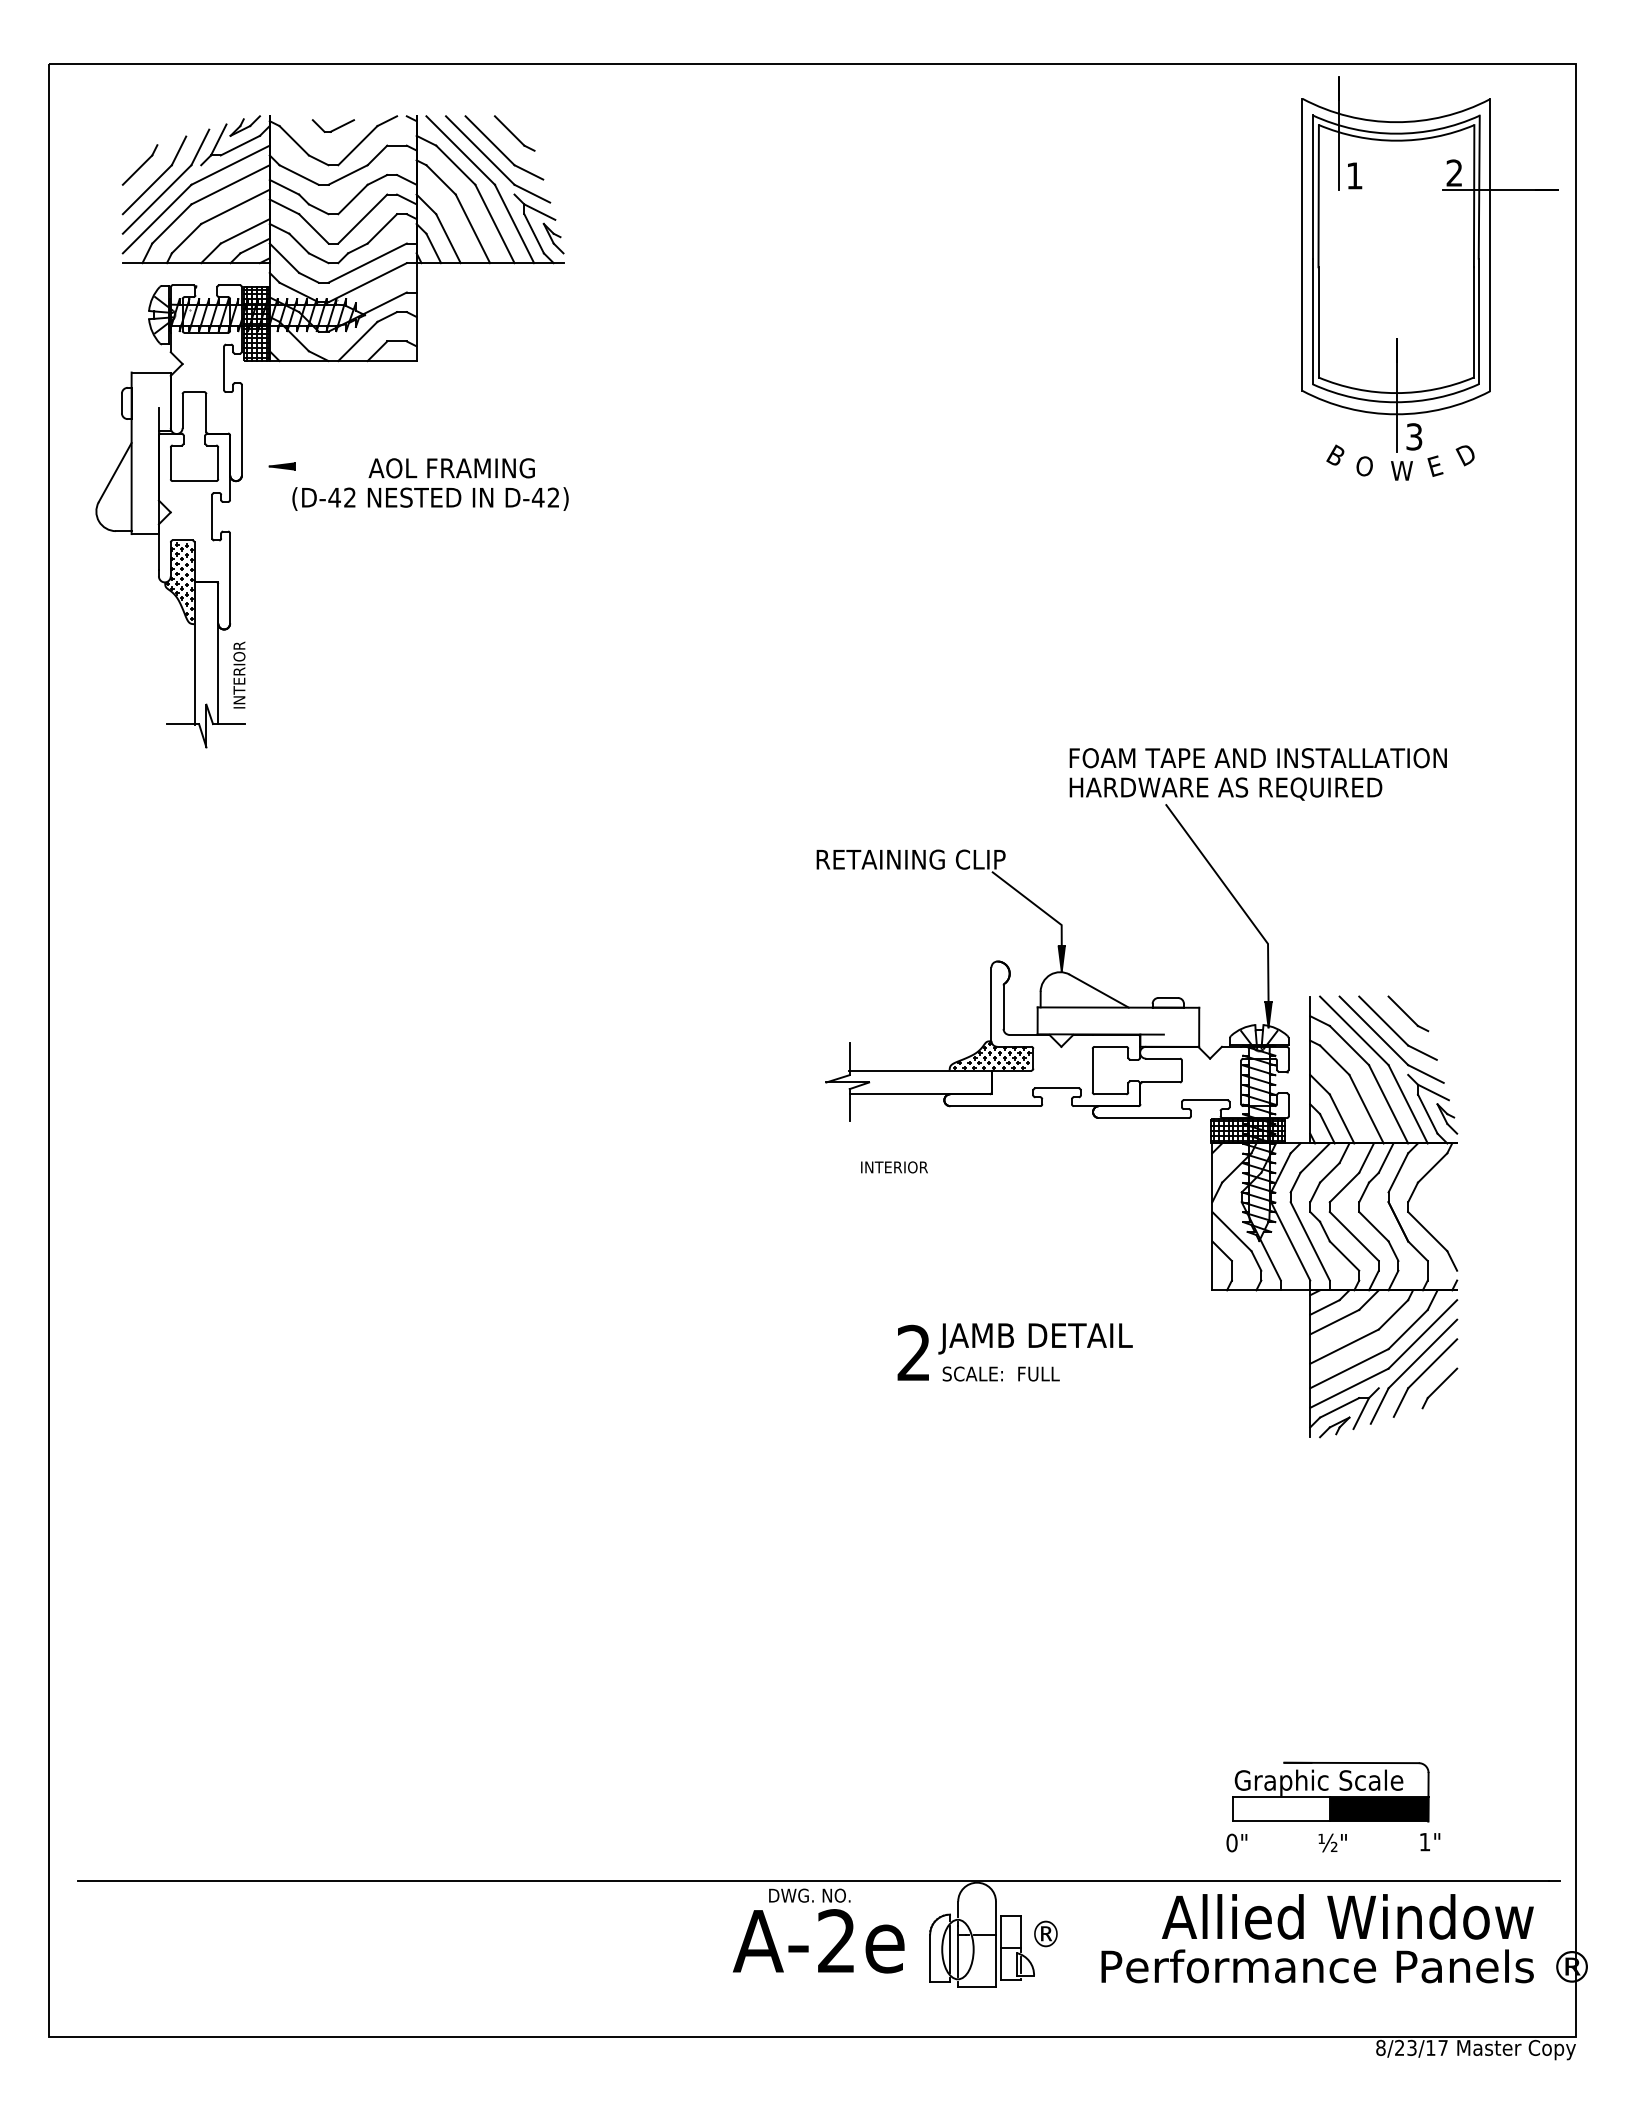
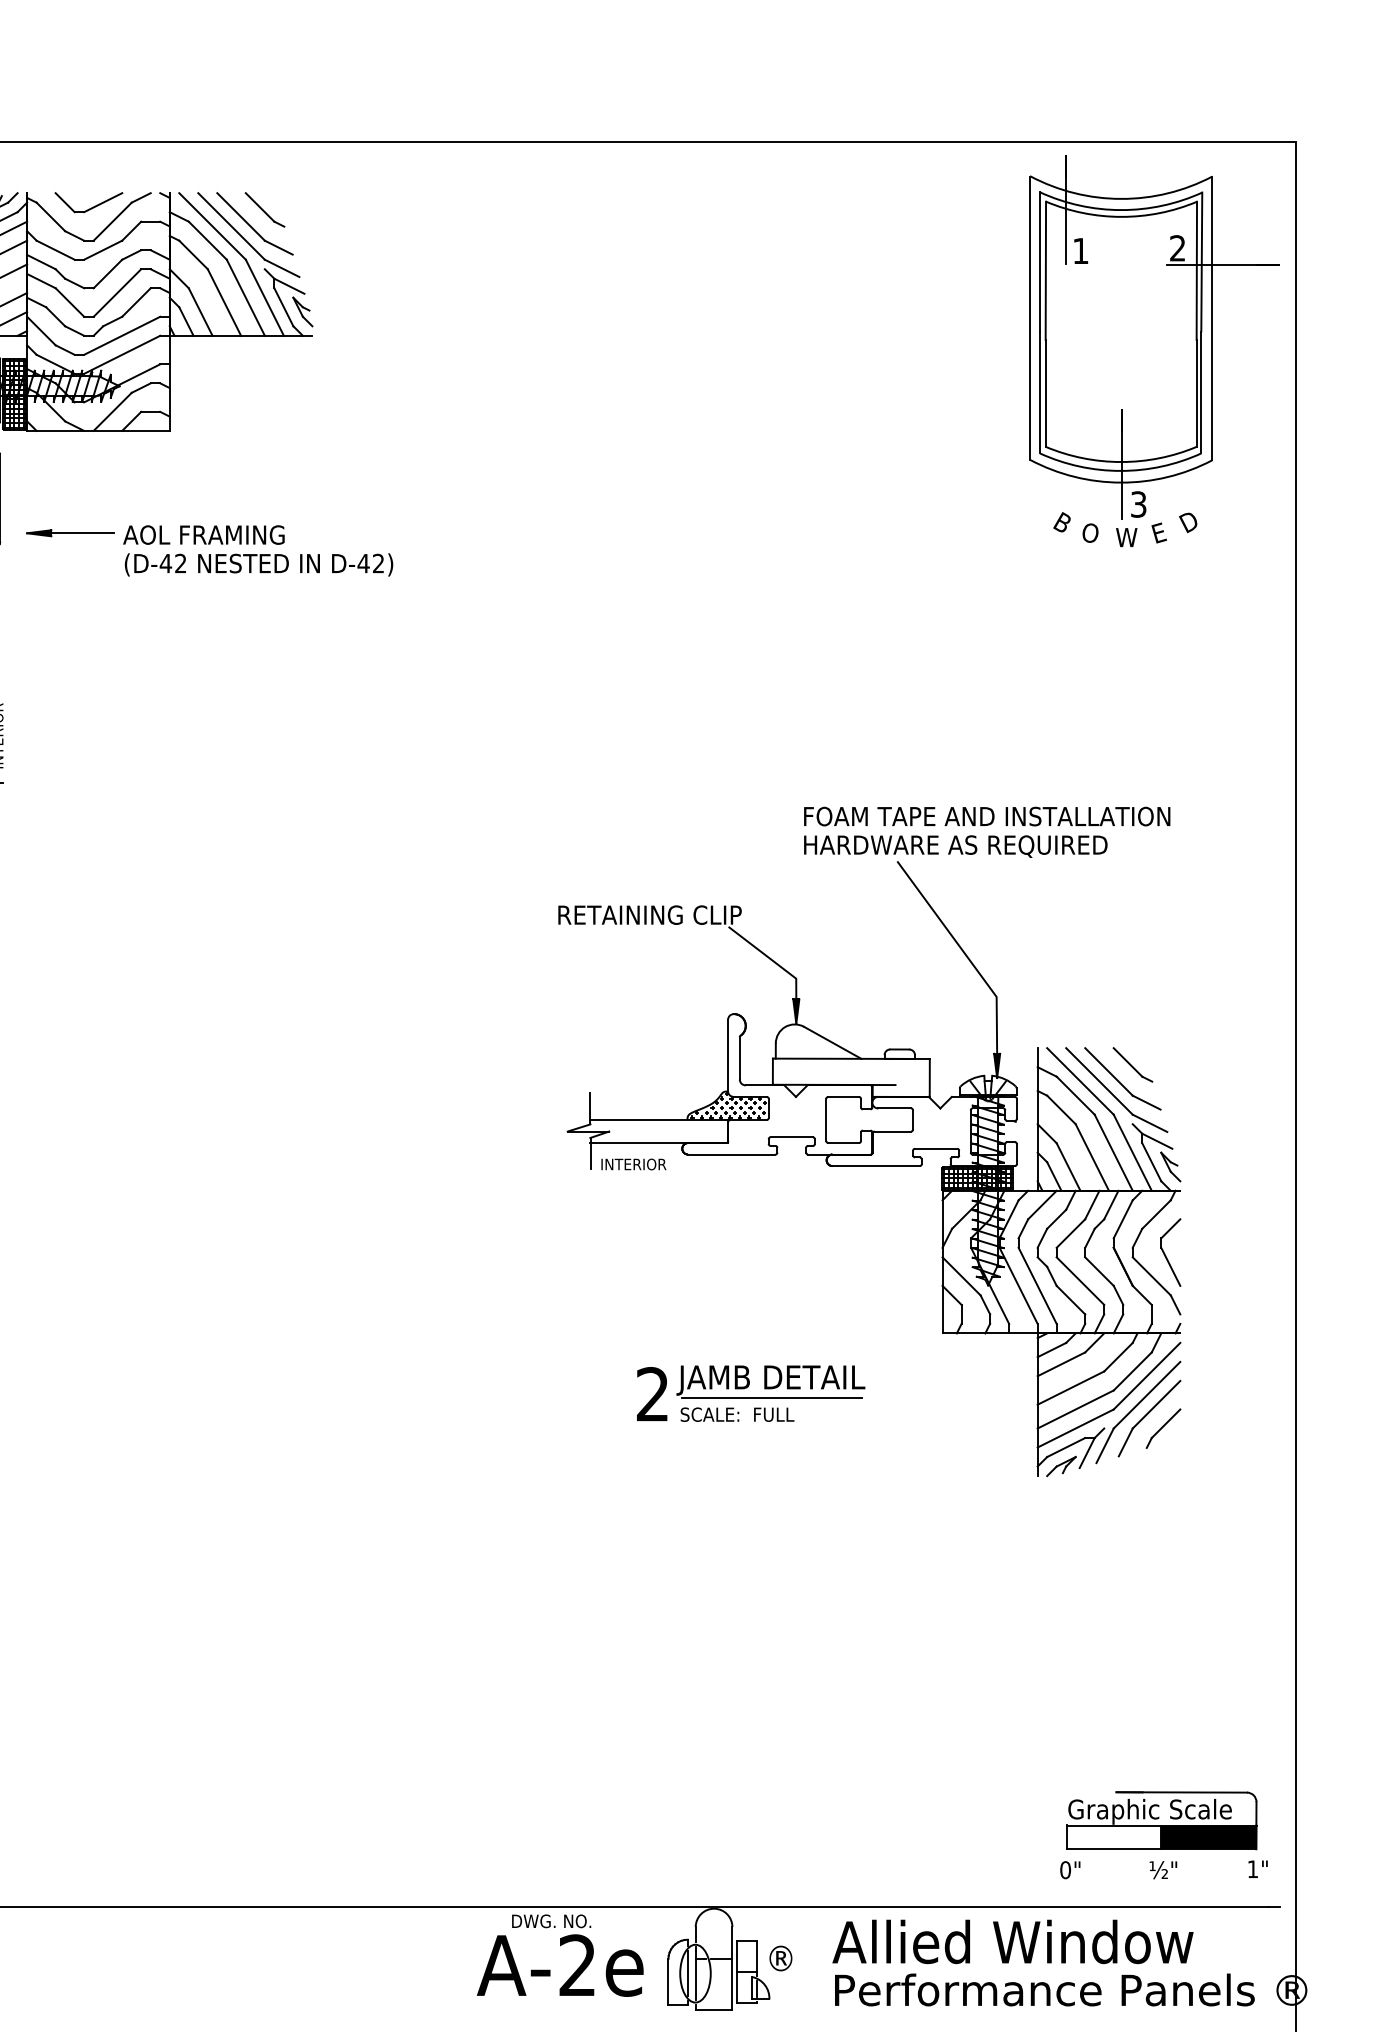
part: (333, 125) -> (89, 202), size x1.67
line: (326, 466) -> (82, 533), added
text: (430, 498) -> (258, 564), moved
text: (894, 1167) -> (633, 1164), moved
part: (1447, 1206) -> (1170, 1251), added
line: (1036, 1356) -> (771, 1397), added
part: (1333, 1806) -> (1164, 1834), moved
text: (1347, 1916) -> (1012, 1941), moved

